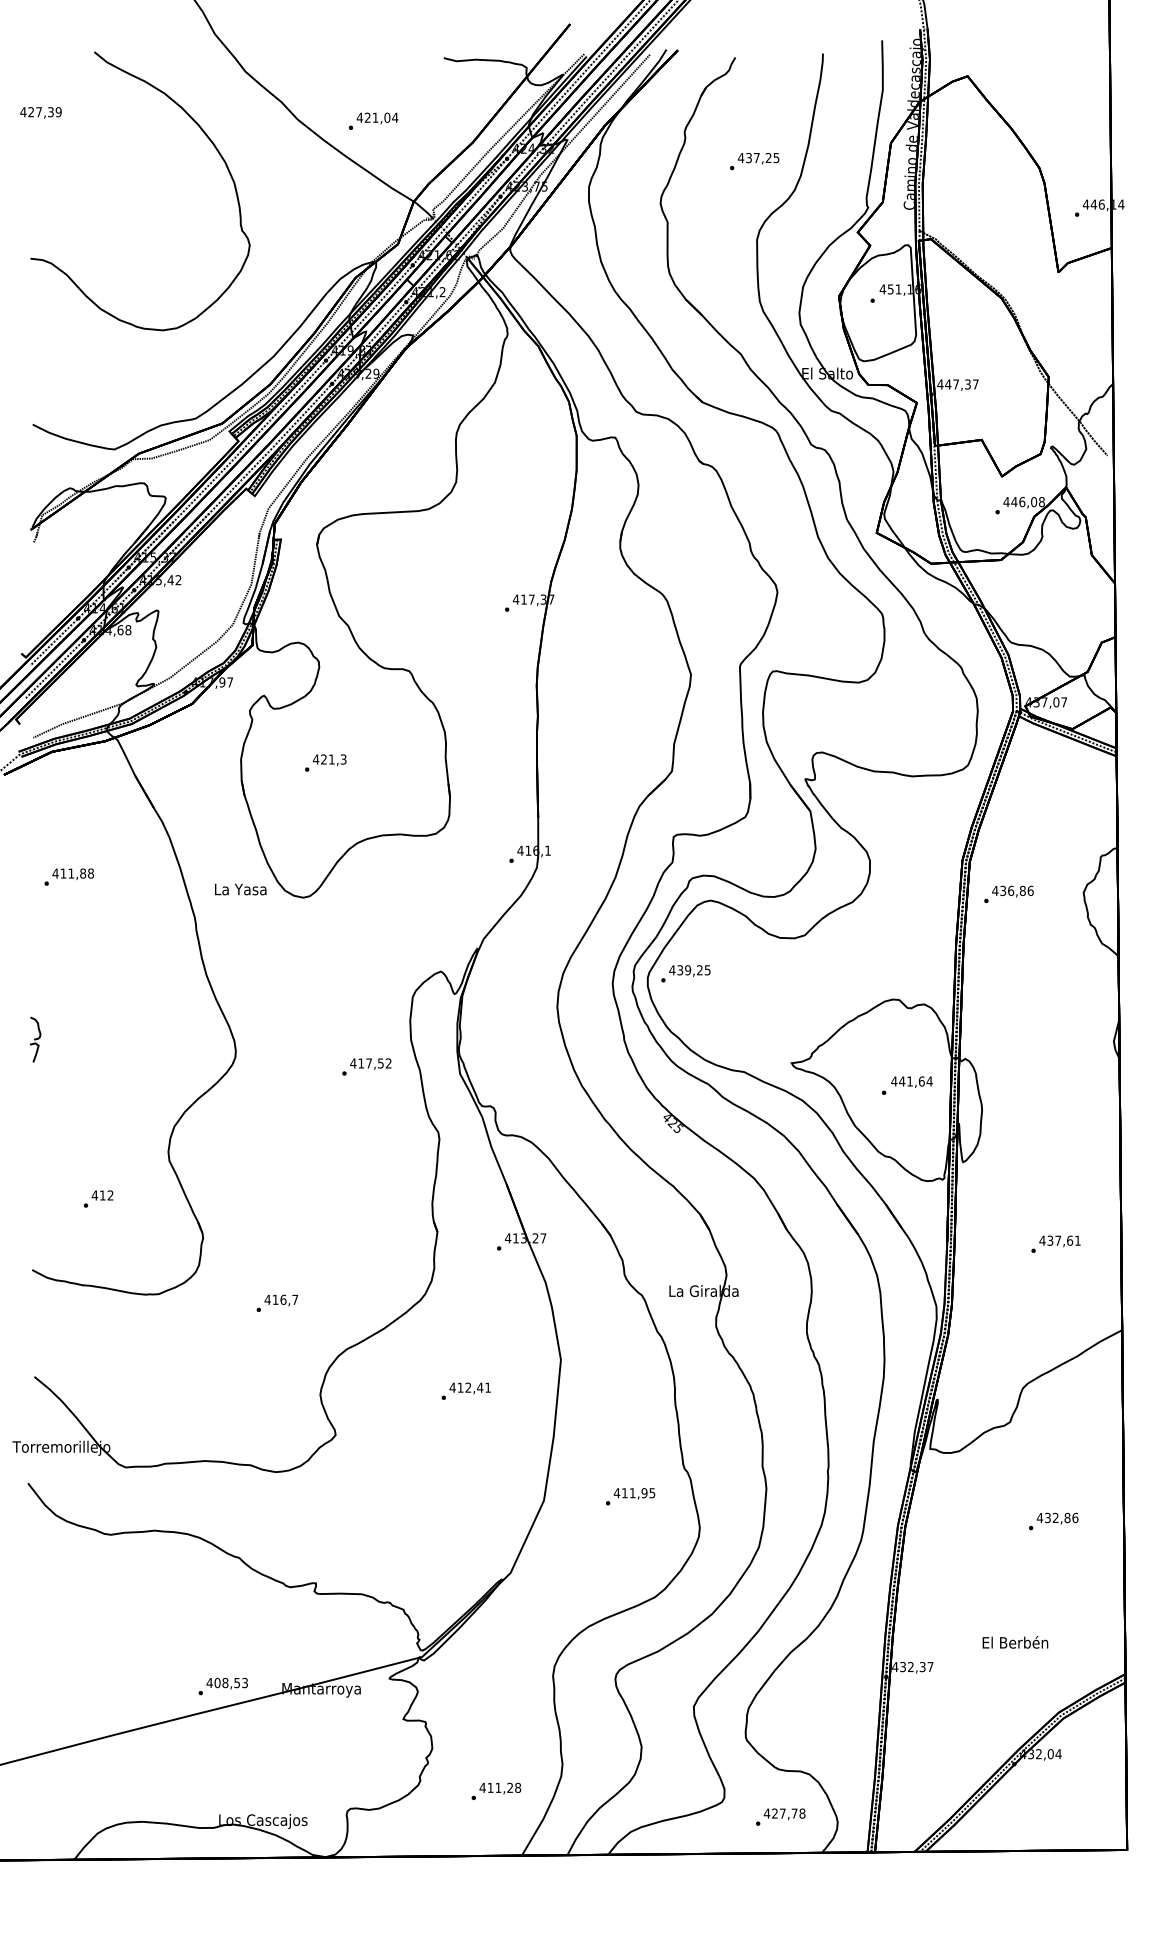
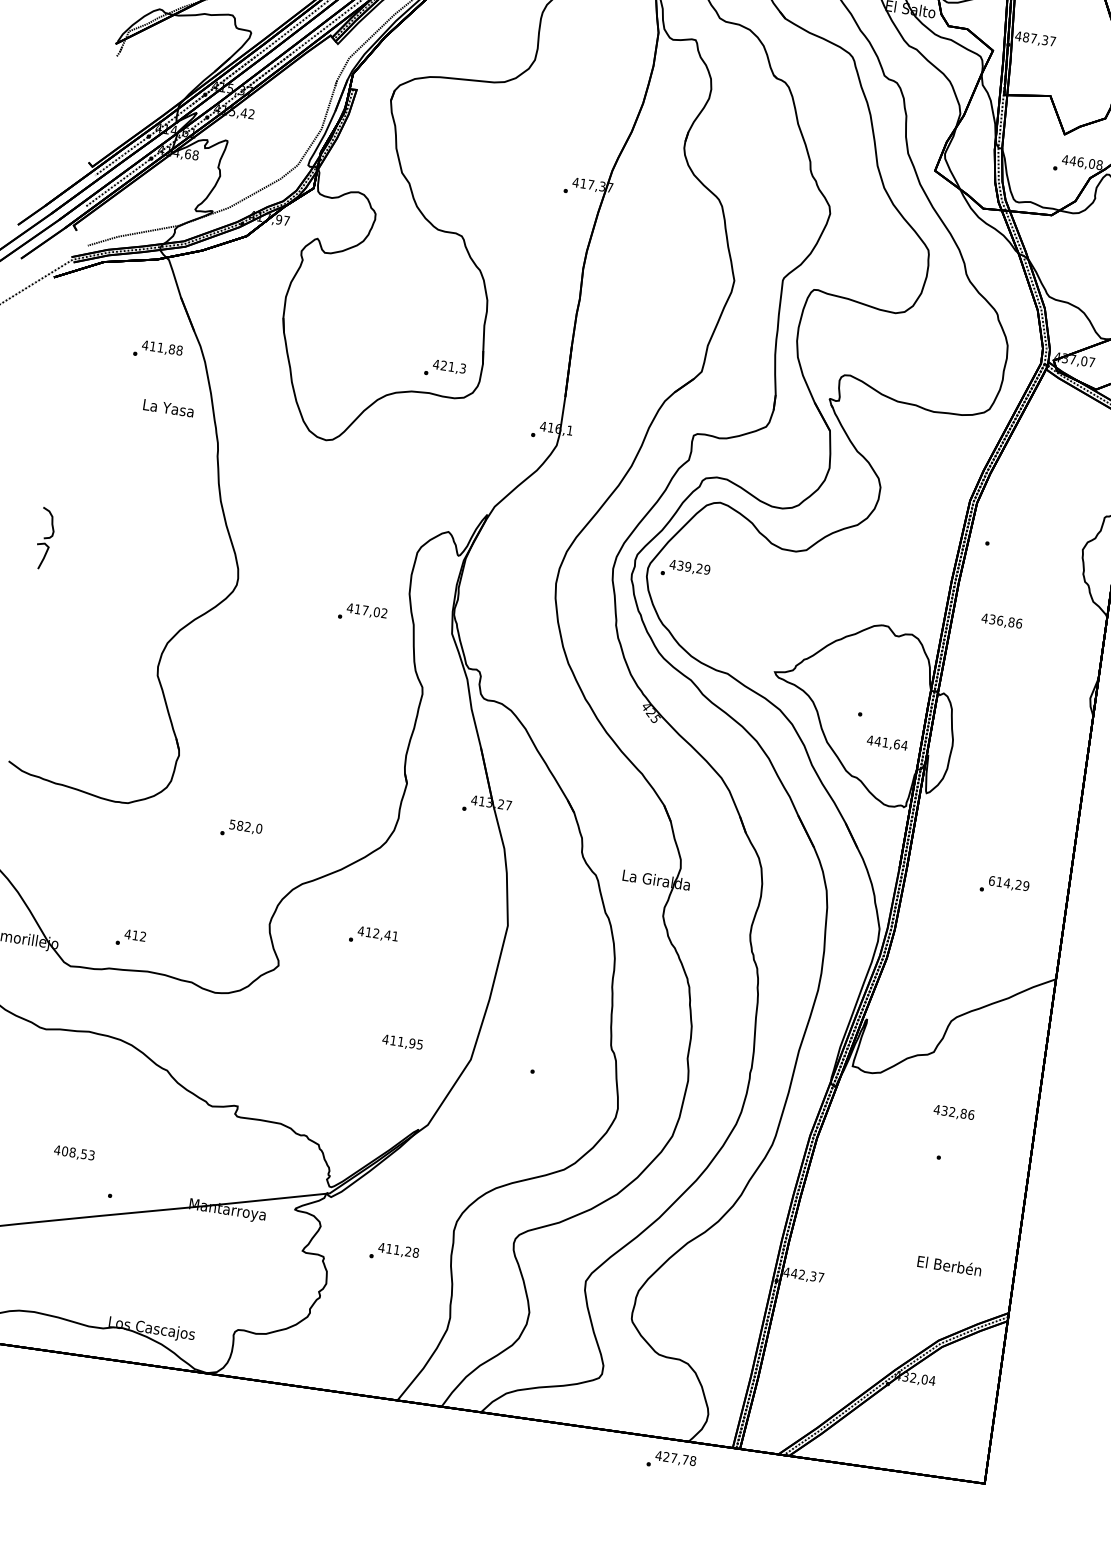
text: (948, 384) -> (1026, 37), 447,37 -> 487,37
text: (325, 762) -> (445, 368), moved
text: (68, 876) -> (157, 350), moved
text: (240, 889) -> (168, 408), moved
text: (1012, 891) -> (1001, 621), moved
text: (707, 970) -> (706, 569), 439,25 -> 439,29
part: (35, 1039) -> (45, 538), size x1.4
text: (380, 1063) -> (376, 612), 417,52 -> 417,02
text: (911, 1081) -> (886, 742), moved
text: (98, 1198) -> (130, 937), moved
text: (1059, 1240) -> (1008, 883), 437,61 -> 614,29
text: (281, 1299) -> (245, 826), 416,7 -> 582,0
text: (465, 1390) -> (373, 935), moved
text: (634, 1493) -> (402, 1042), moved
text: (1057, 1518) -> (953, 1112), moved
text: (1015, 1642) -> (949, 1265), moved
text: (902, 1667) -> (793, 1273), 432,37 -> 442,37
text: (226, 1683) -> (73, 1153), moved
text: (496, 1790) -> (394, 1252), moved
text: (780, 1816) -> (671, 1460), moved

